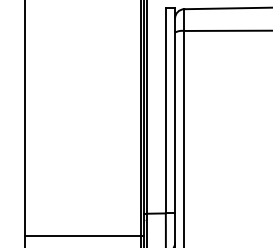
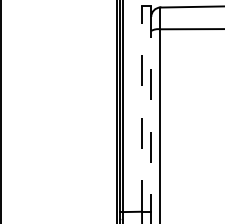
line: (165, 110) -> (141, 108), solid -> dashed
line: (175, 110) -> (151, 108), solid -> dashed

